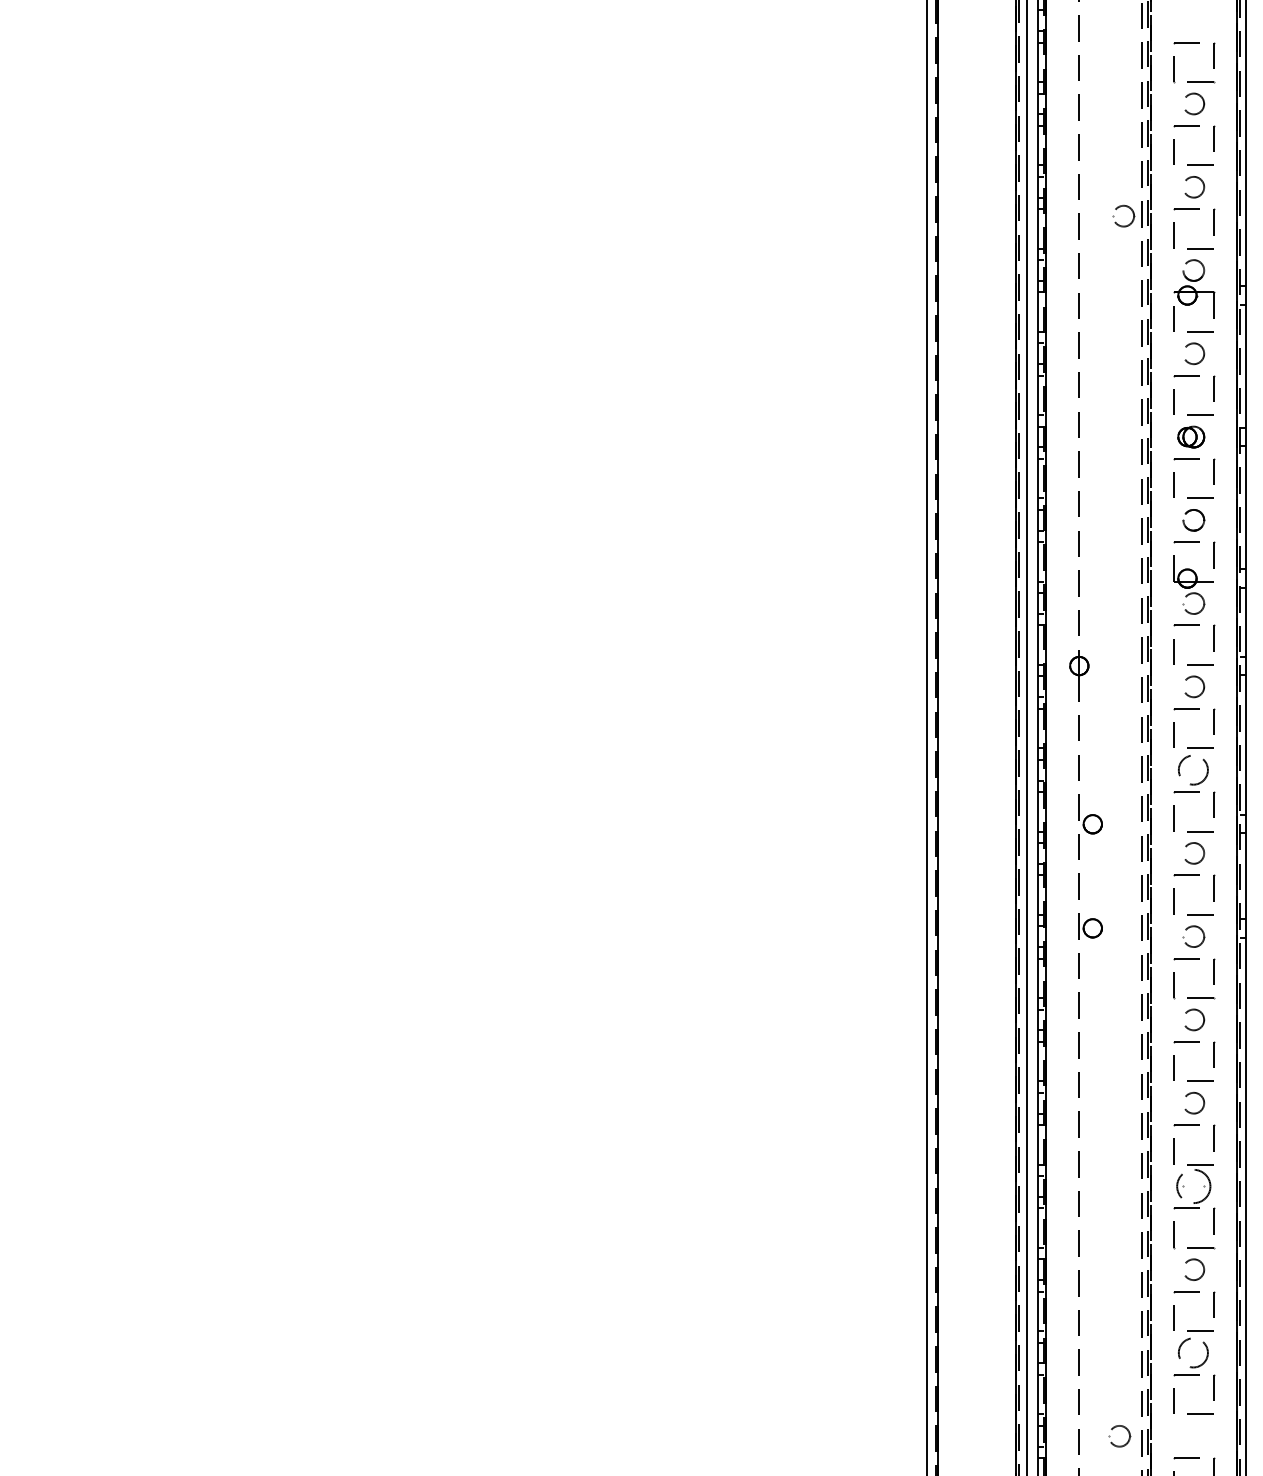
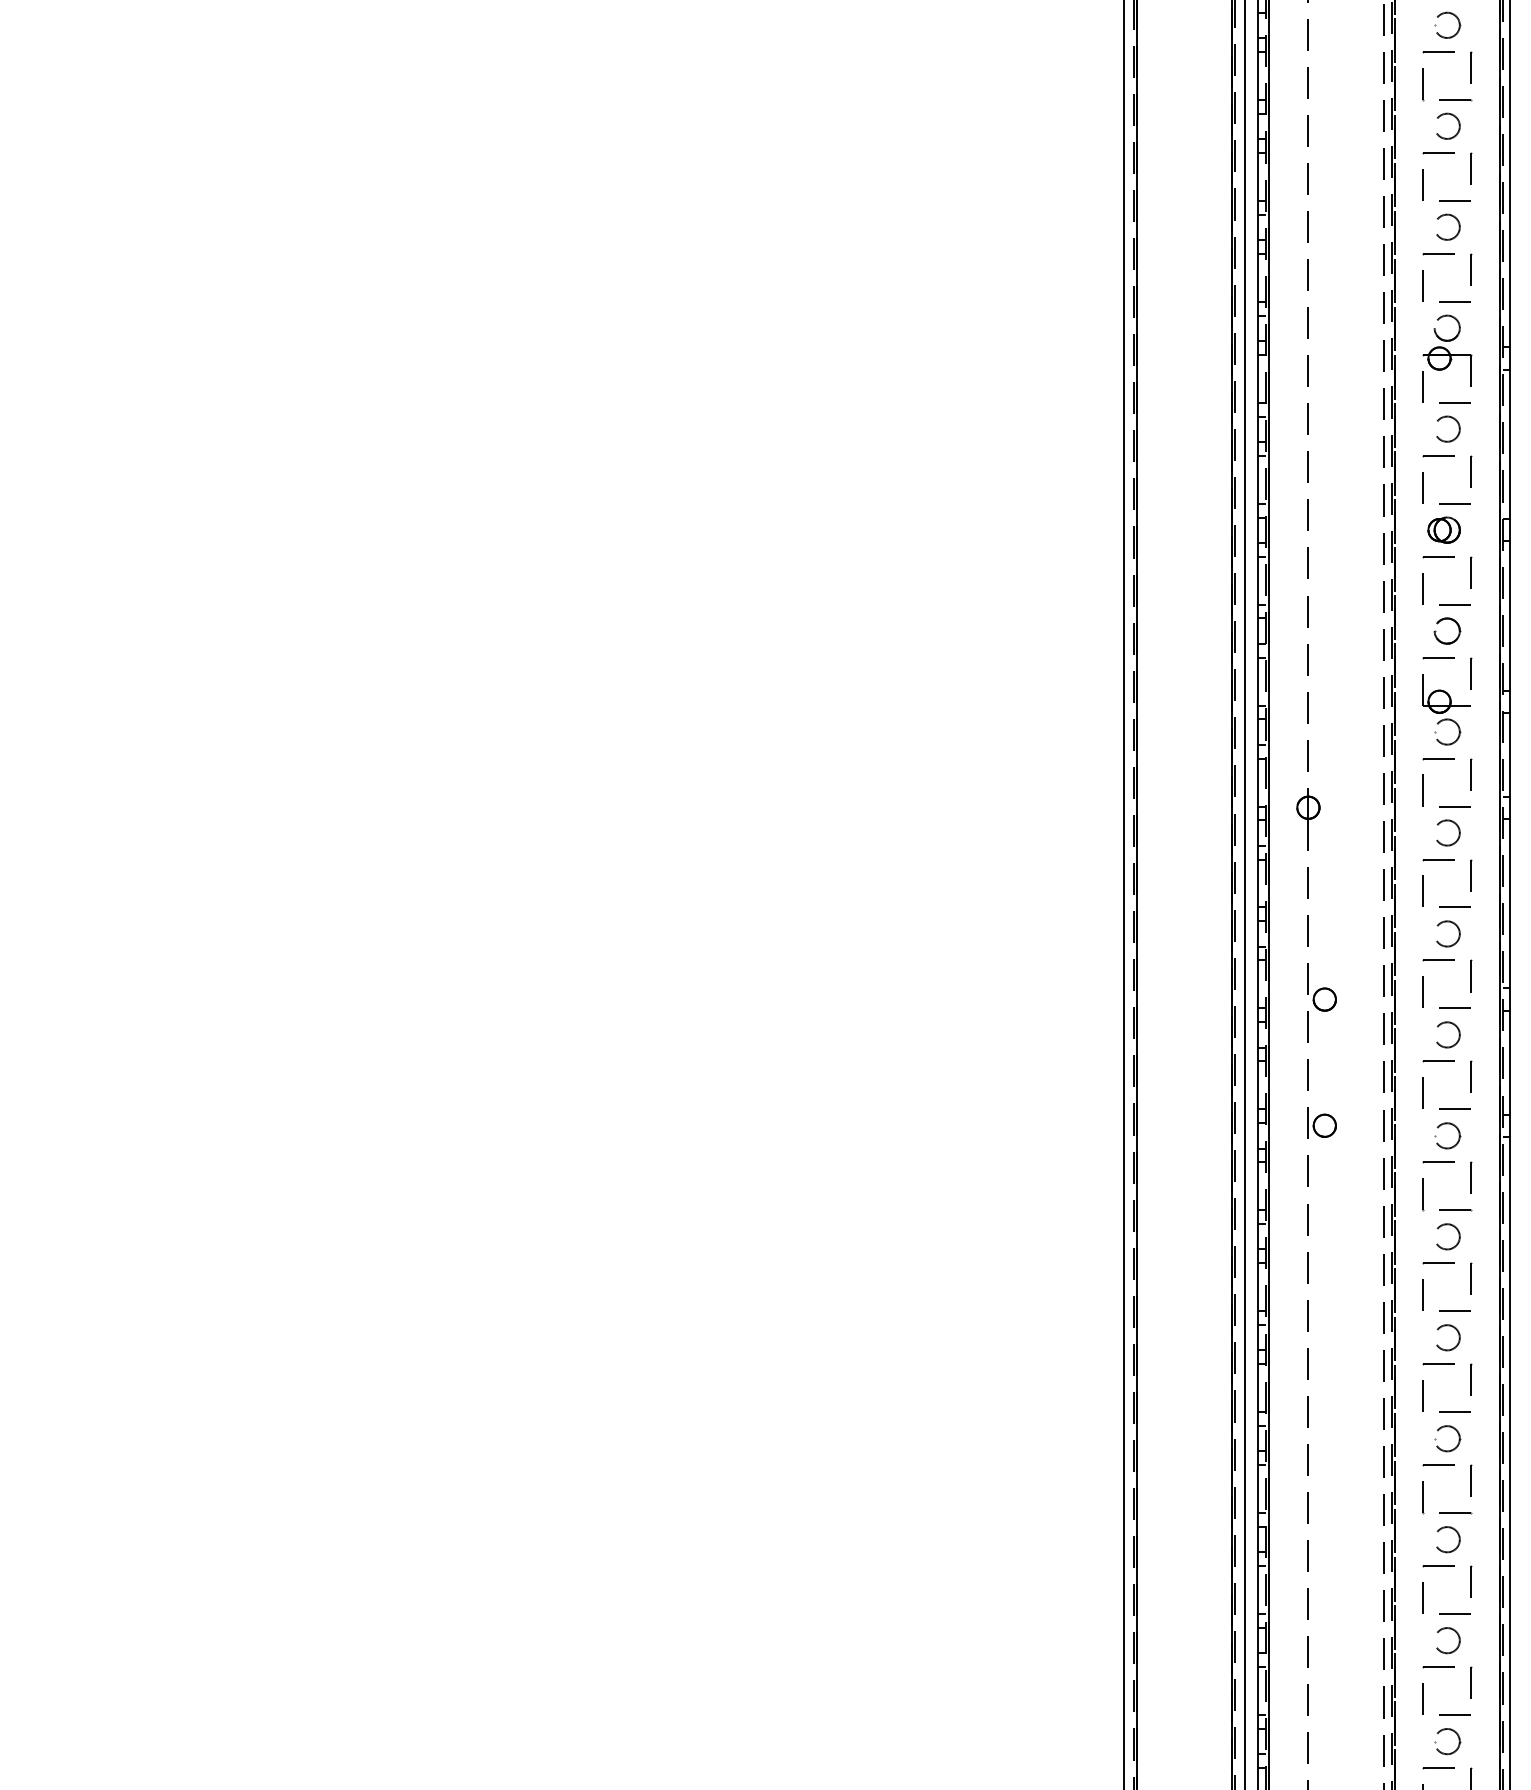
part: (1126, 207) -> (1450, 14), moved
circle: (1194, 769) -> (1448, 933), size x0.71
circle: (1193, 1186) -> (1446, 1438), size x0.62
circle: (1194, 1352) -> (1448, 1640), size x0.71
part: (1128, 1435) -> (1458, 1740), moved

